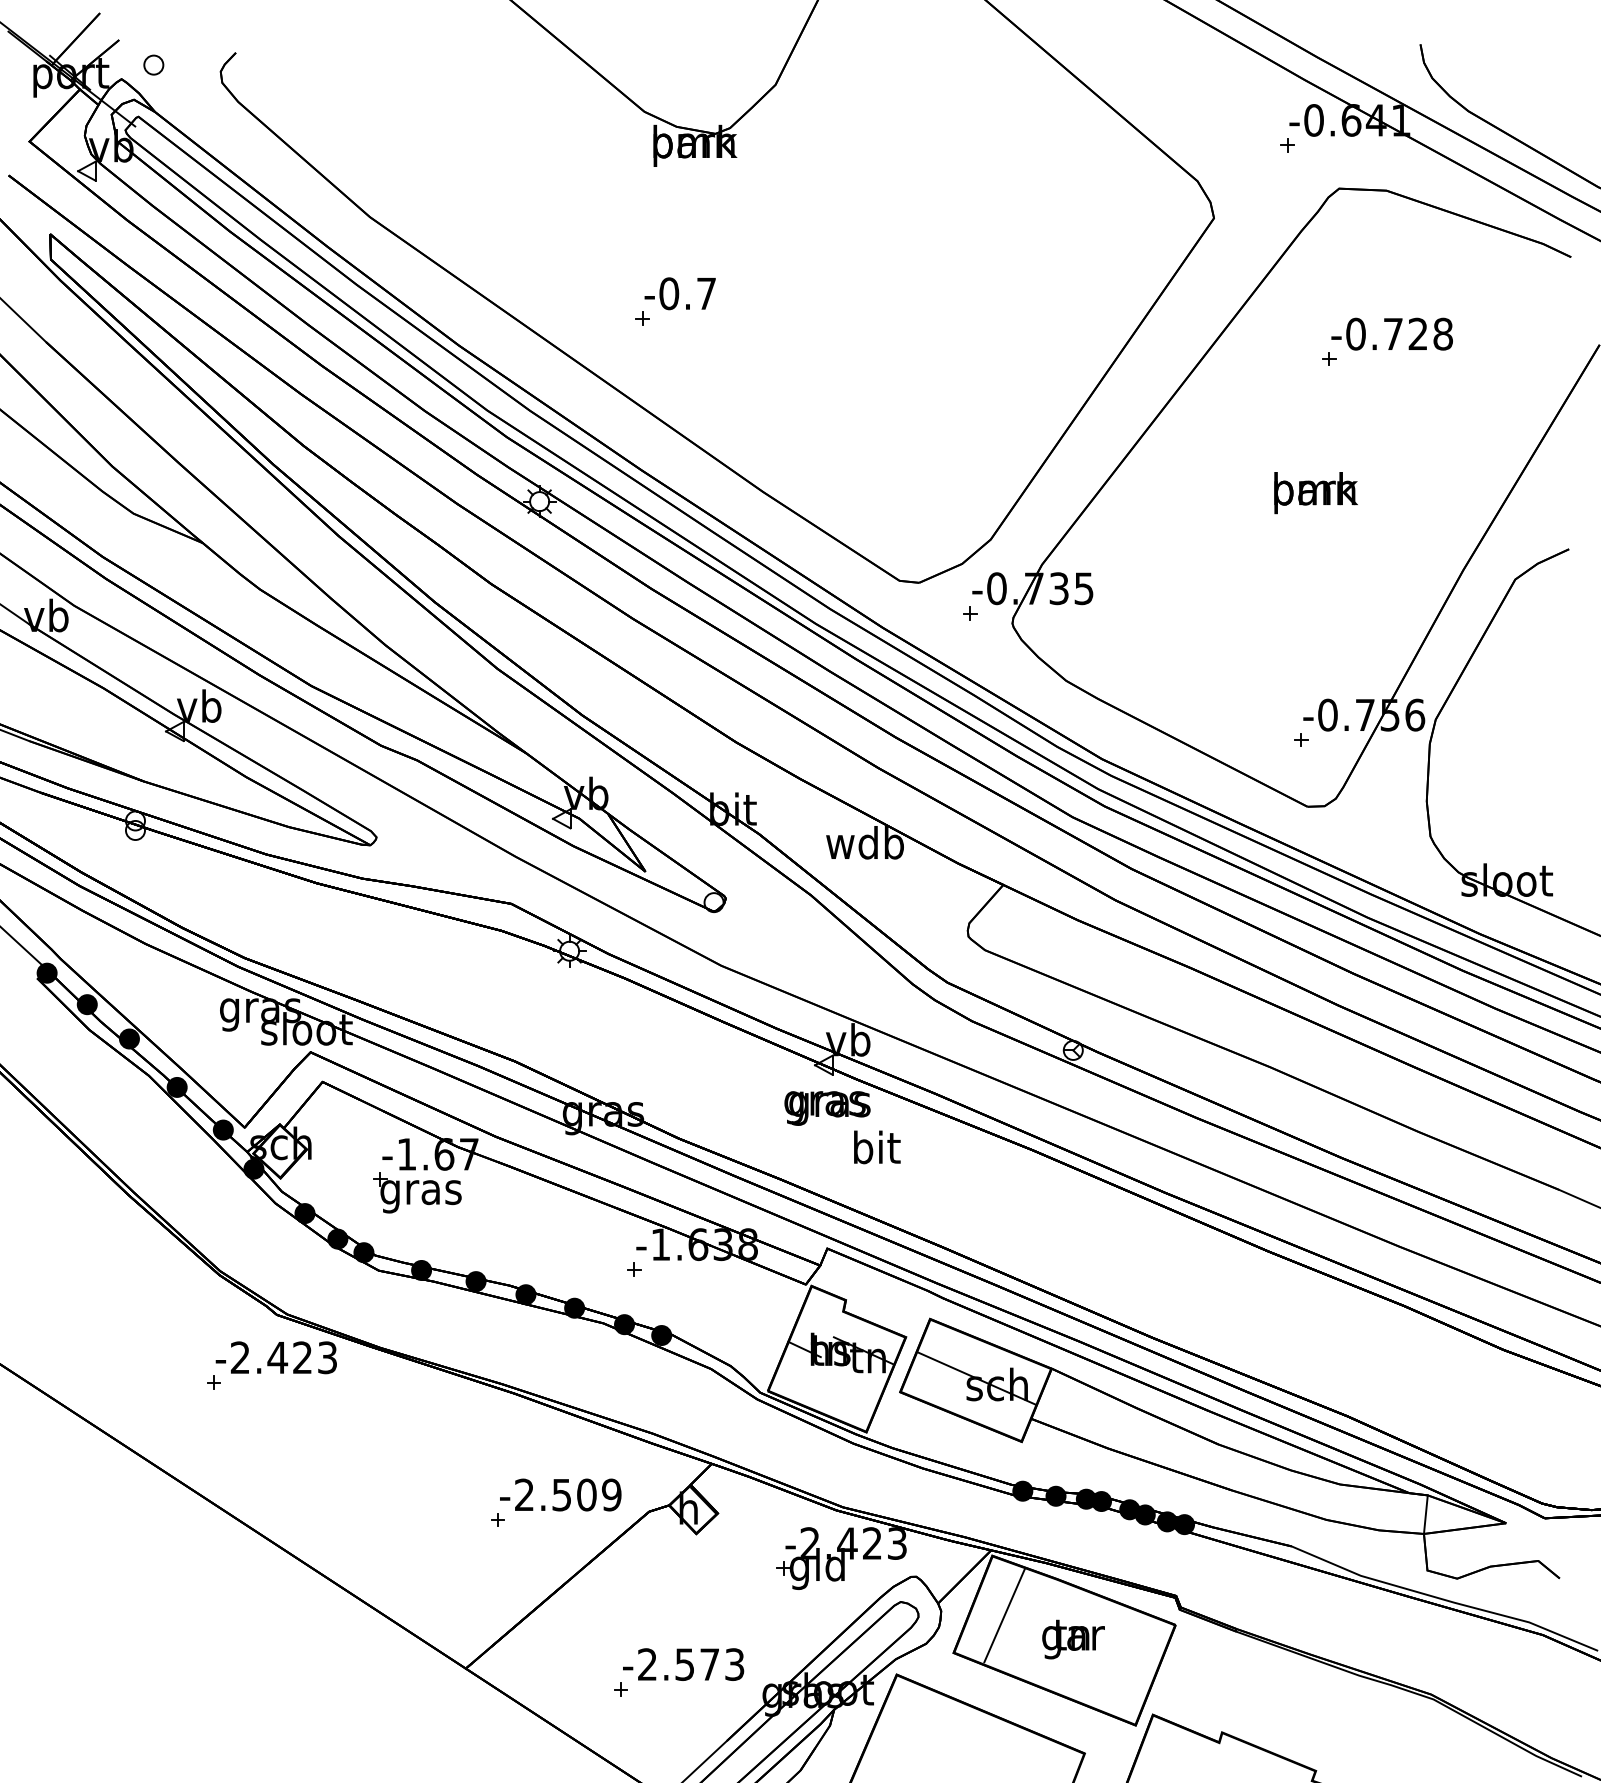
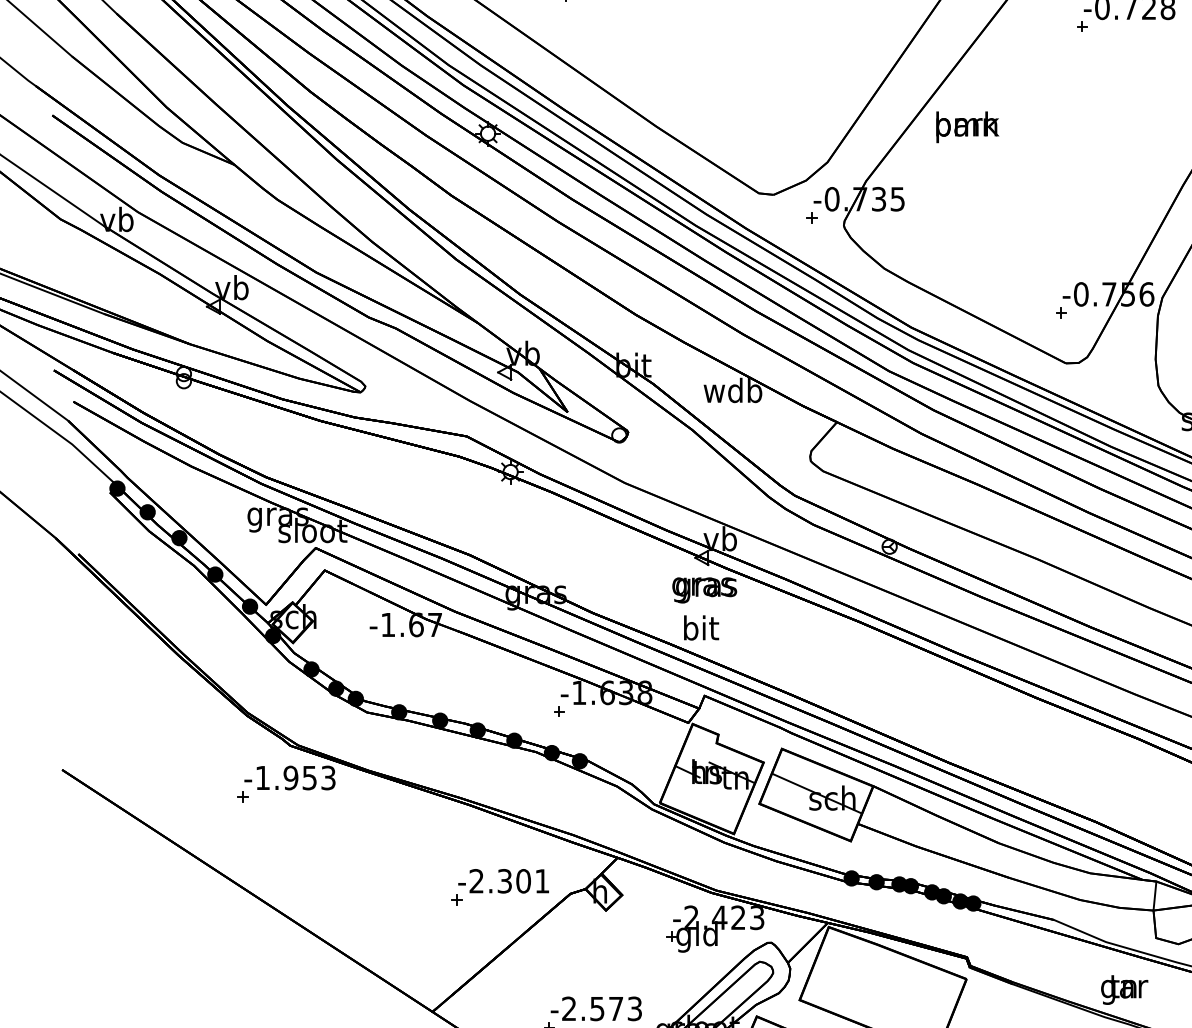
text: (1315, 493) -> (967, 127), moved
text: (877, 1147) -> (701, 628), moved
part: (417, 1192) -> (396, 653), removed
text: (270, 1357) -> (285, 777), -2.423 -> -1.953
text: (587, 1494) -> (524, 880), -2.509 -> -2.301
line: (1004, 1615) -> (837, 971), removed
text: (1073, 1639) -> (1124, 990), moved

